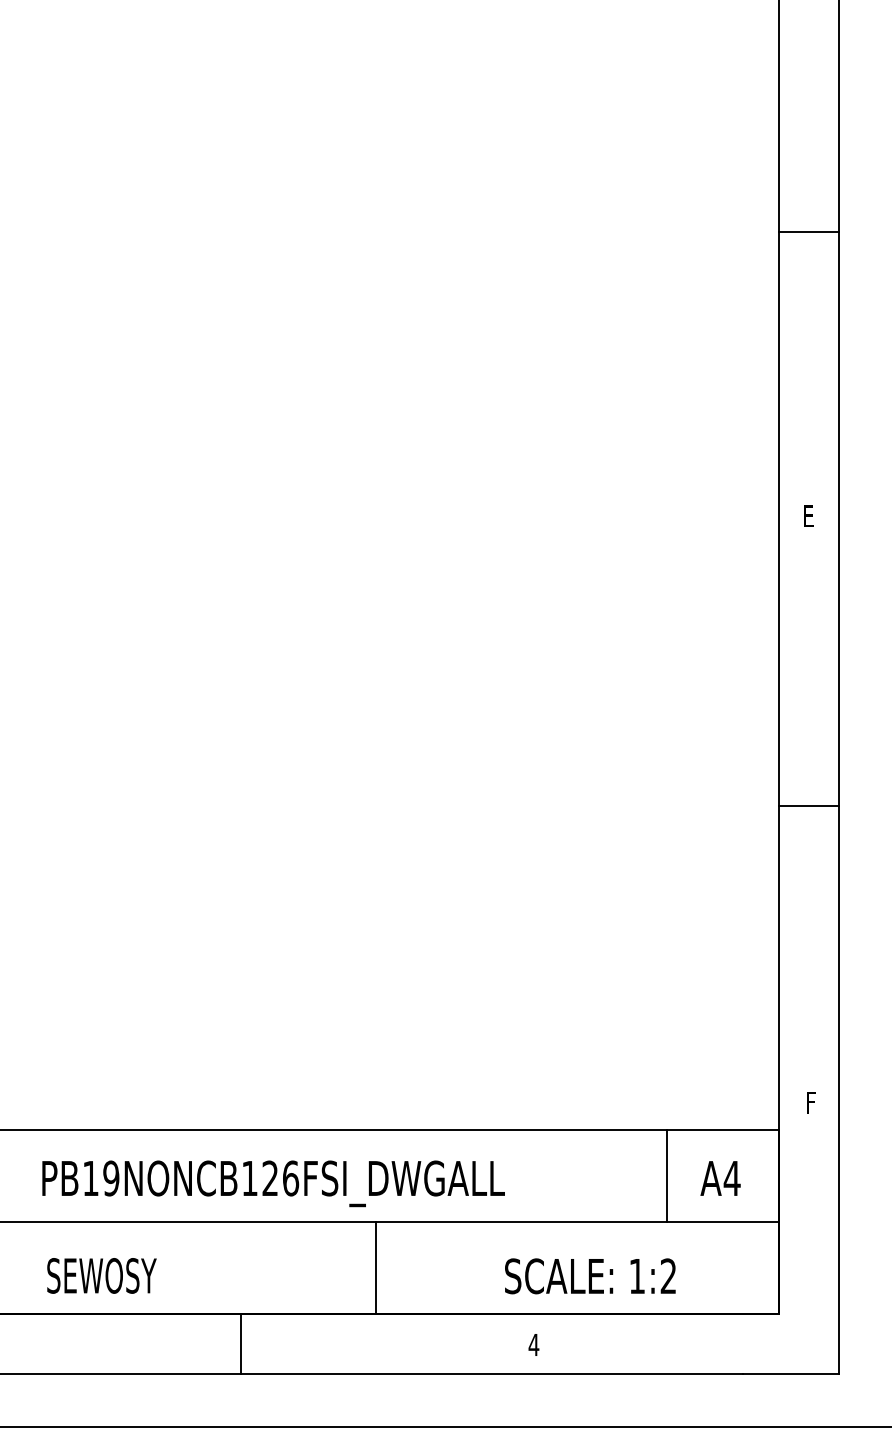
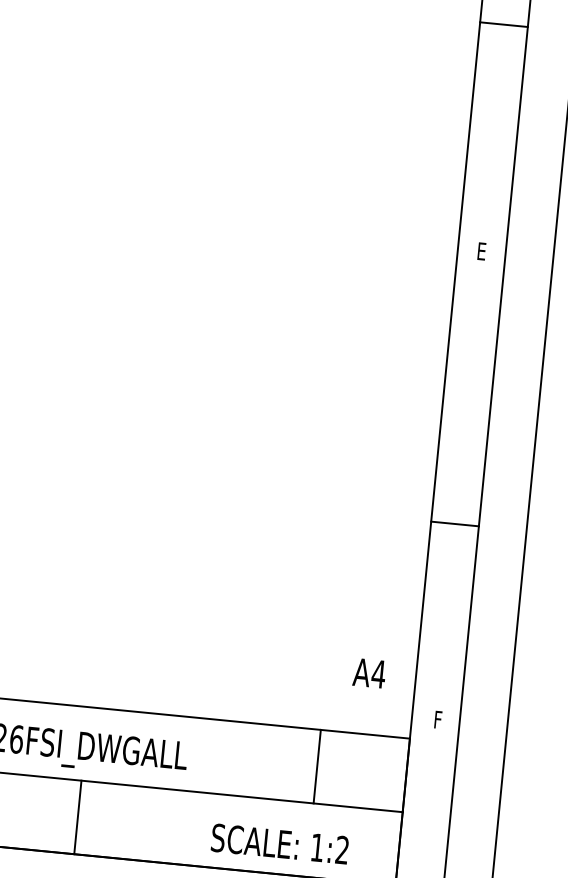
line: (808, 805) -> (454, 523), moved
text: (720, 1178) -> (369, 673), moved
text: (590, 1276) -> (280, 844), moved

